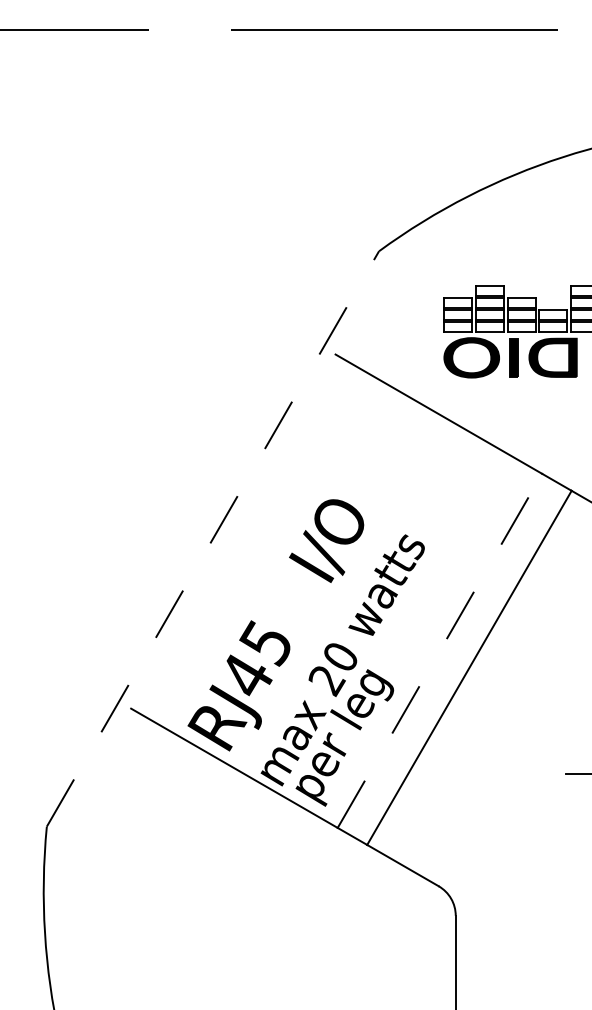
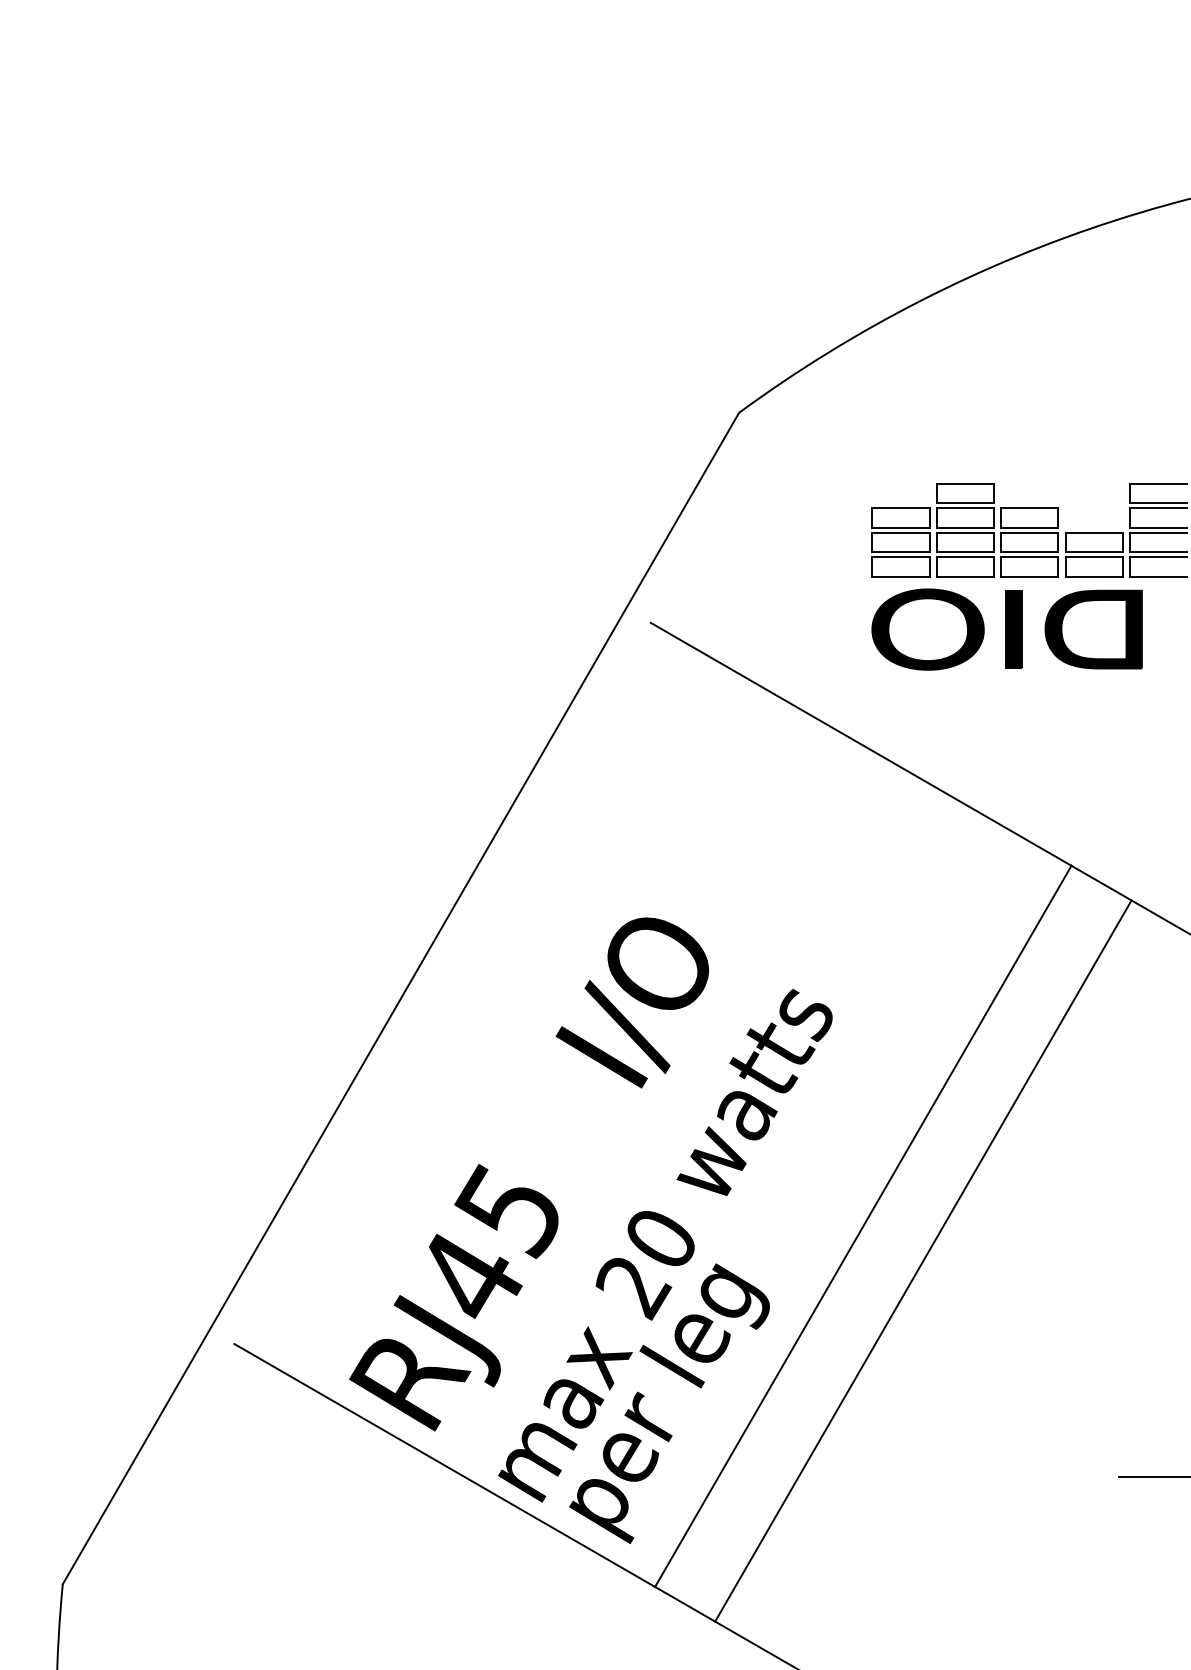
line: (213, 538) -> (402, 997), dashed -> solid
line: (440, 650) -> (864, 1225), dashed -> solid

